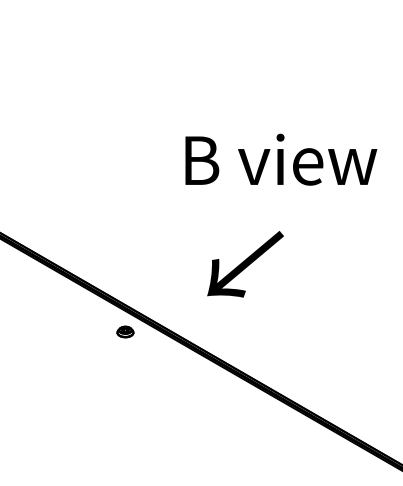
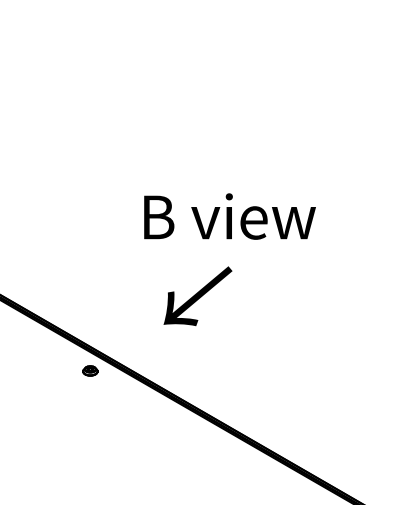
text: (245, 264) -> (197, 296), moved

